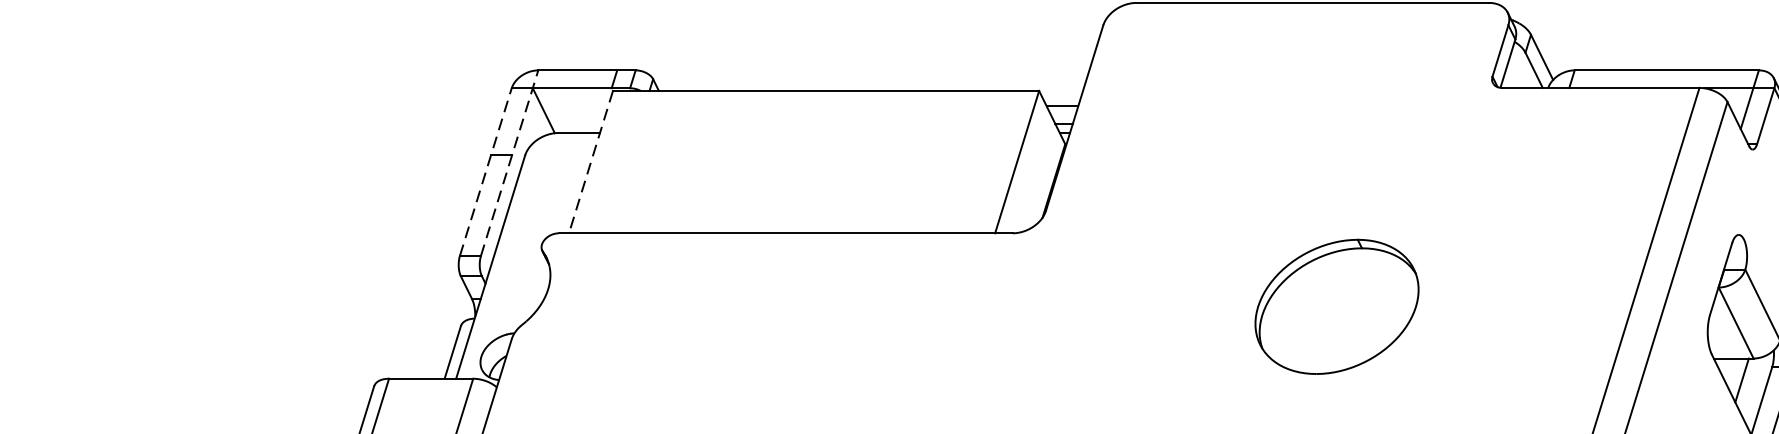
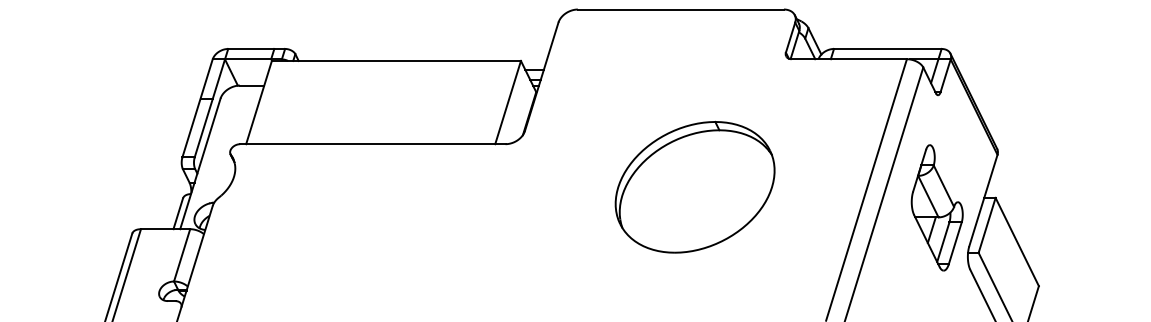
line: (591, 161) -> (259, 102), dashed -> solid
line: (509, 163) -> (211, 103), dashed -> solid
line: (485, 170) -> (197, 107), dashed -> solid
part: (1336, 305) -> (694, 186), size x1.67

